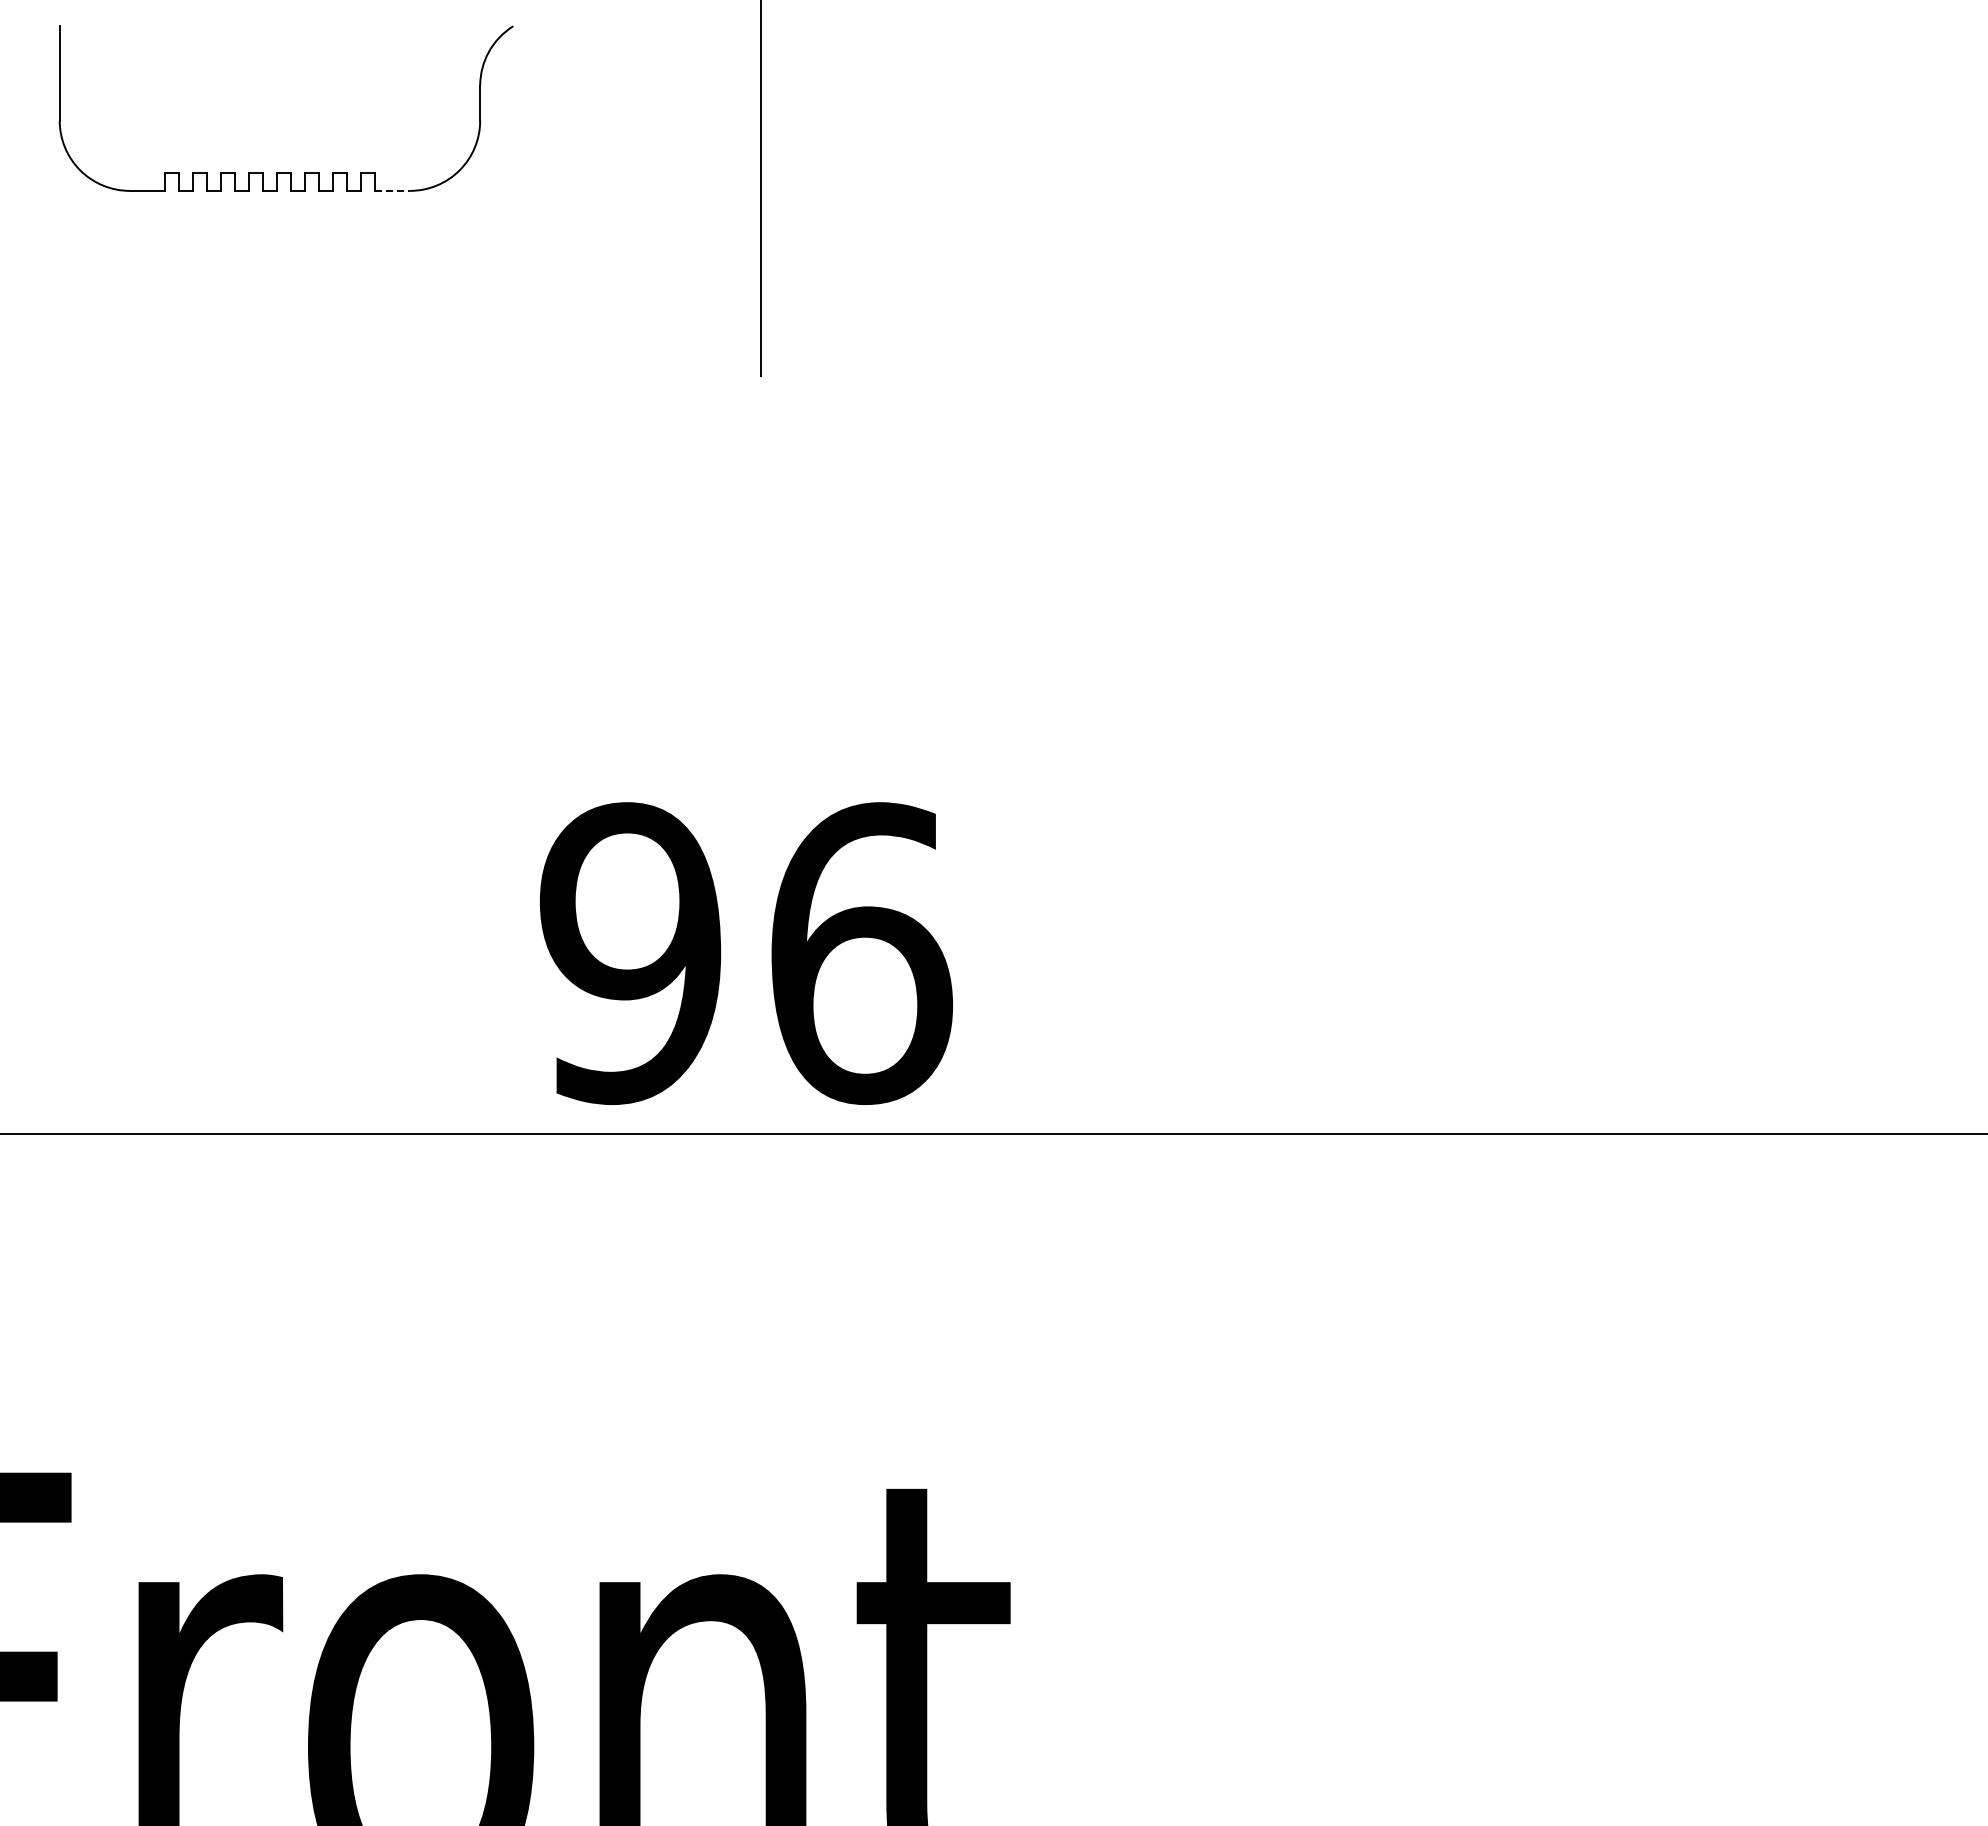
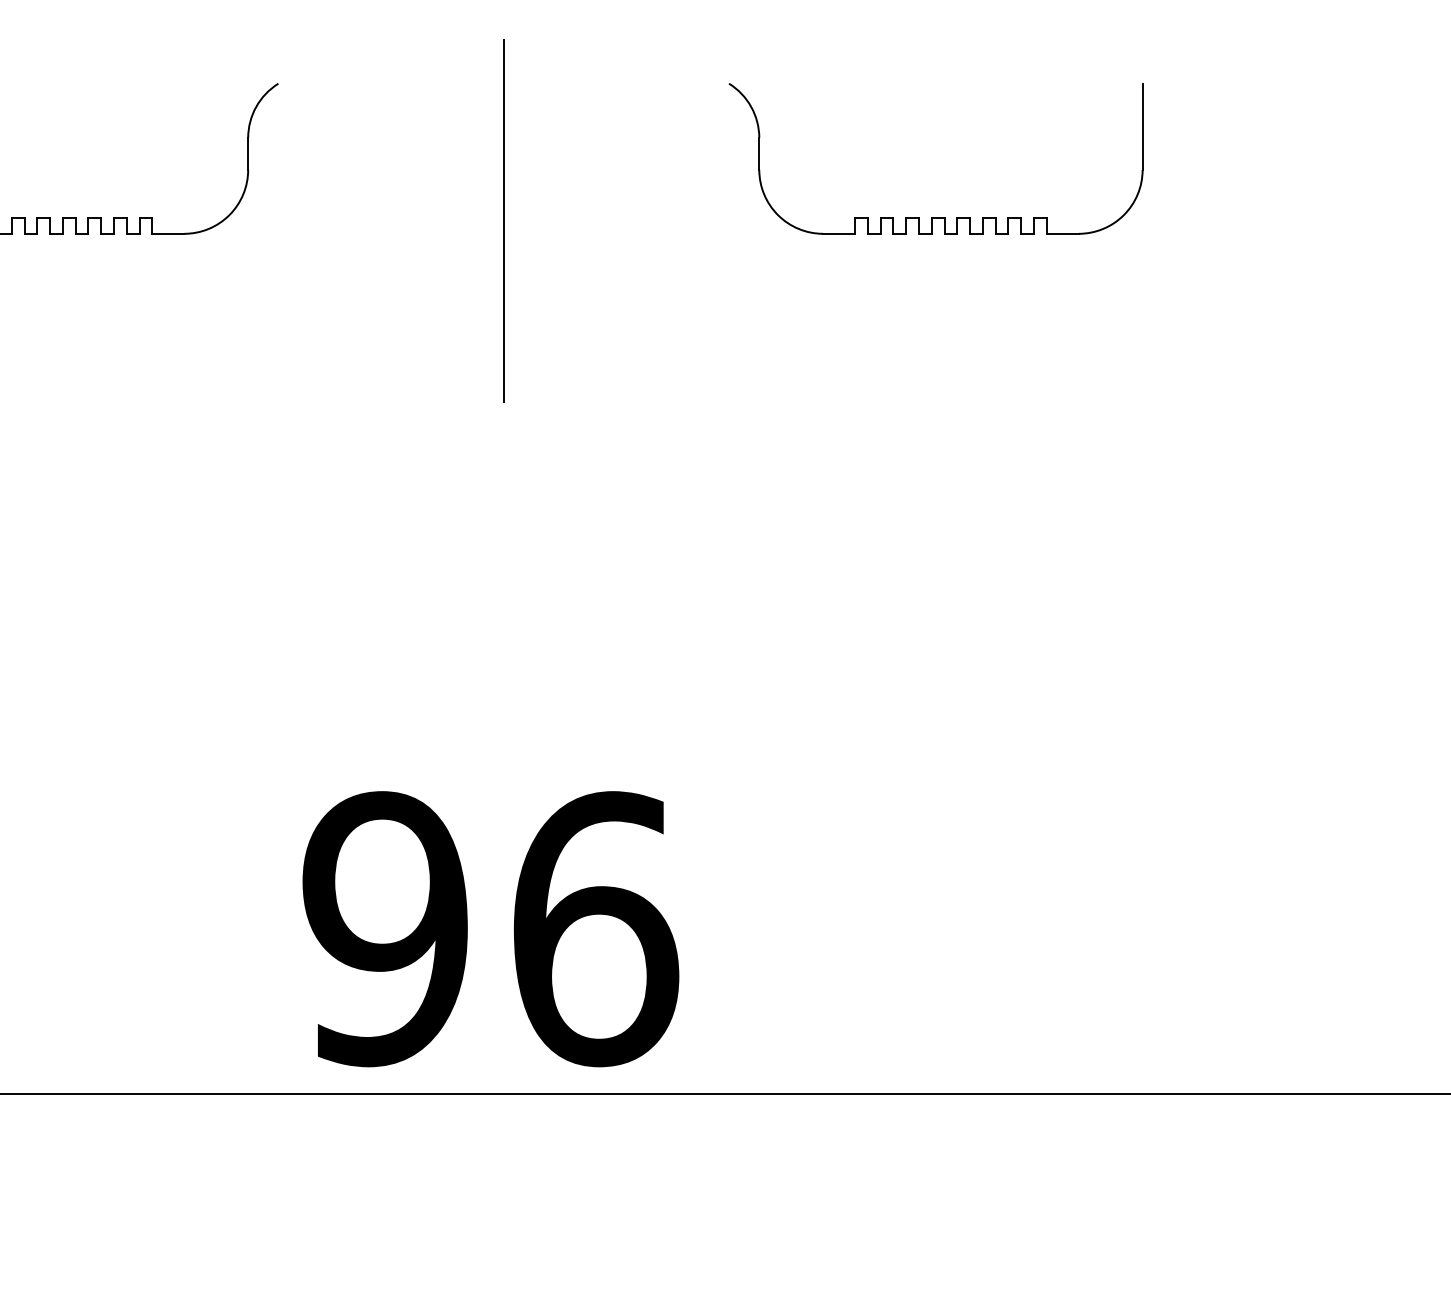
part: (1234, 172) -> (935, 217), added
line: (392, 190) -> (168, 233), dashed -> solid

